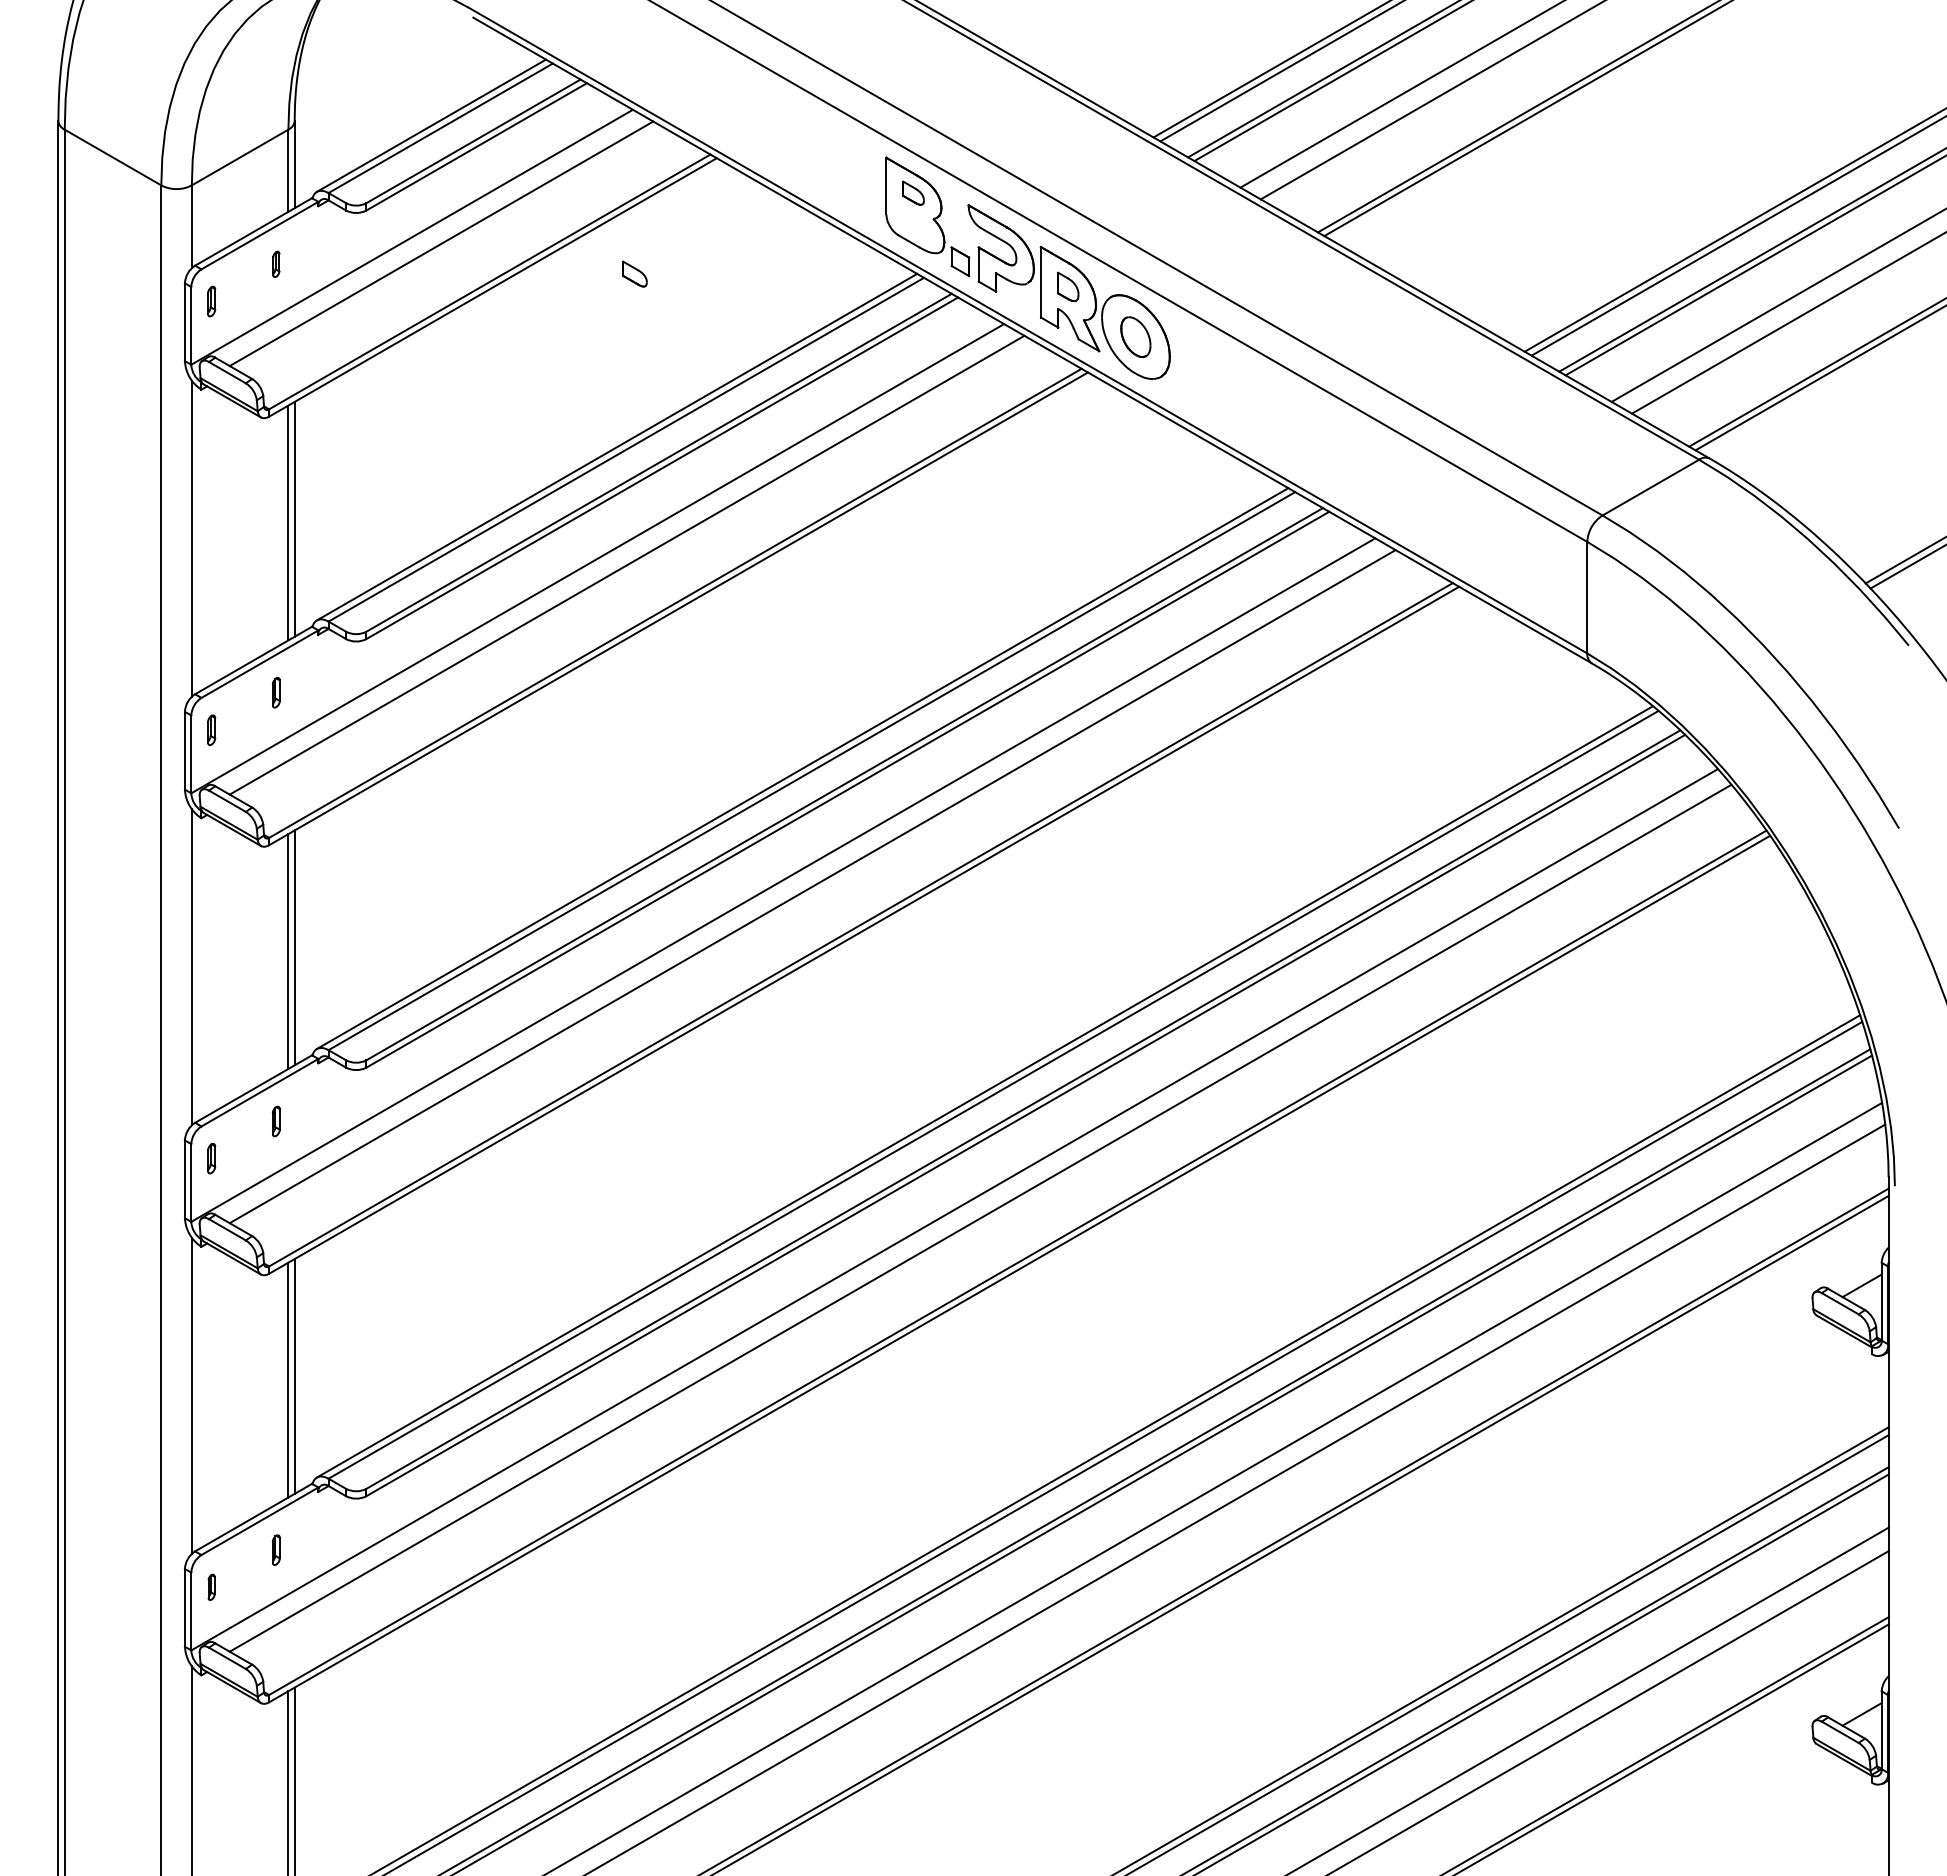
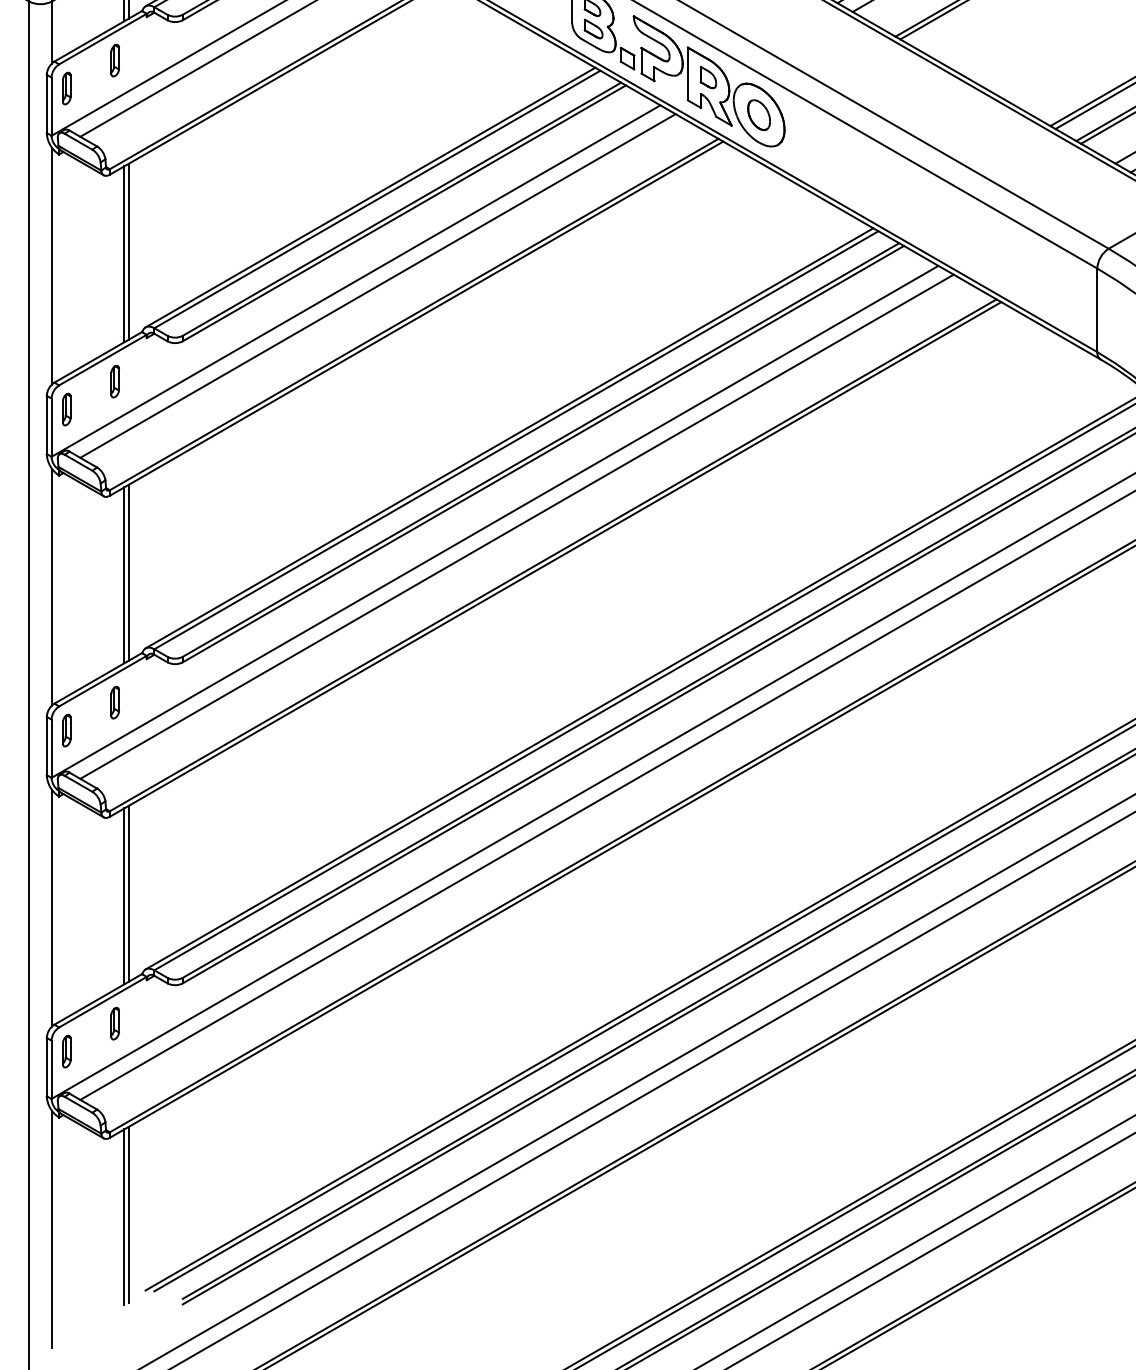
part: (276, 264) -> (115, 60), size x1.67
part: (634, 273) -> (593, 28), moved
part: (211, 301) -> (66, 88), size x1.43
part: (276, 692) -> (115, 381), size x1.43
part: (211, 730) -> (66, 409), size x1.43
part: (276, 1121) -> (115, 702), size x1.43
part: (211, 1158) -> (66, 730), size x1.43
part: (276, 1550) -> (115, 1024), size x1.43
part: (211, 1587) -> (66, 1051), size x1.67

